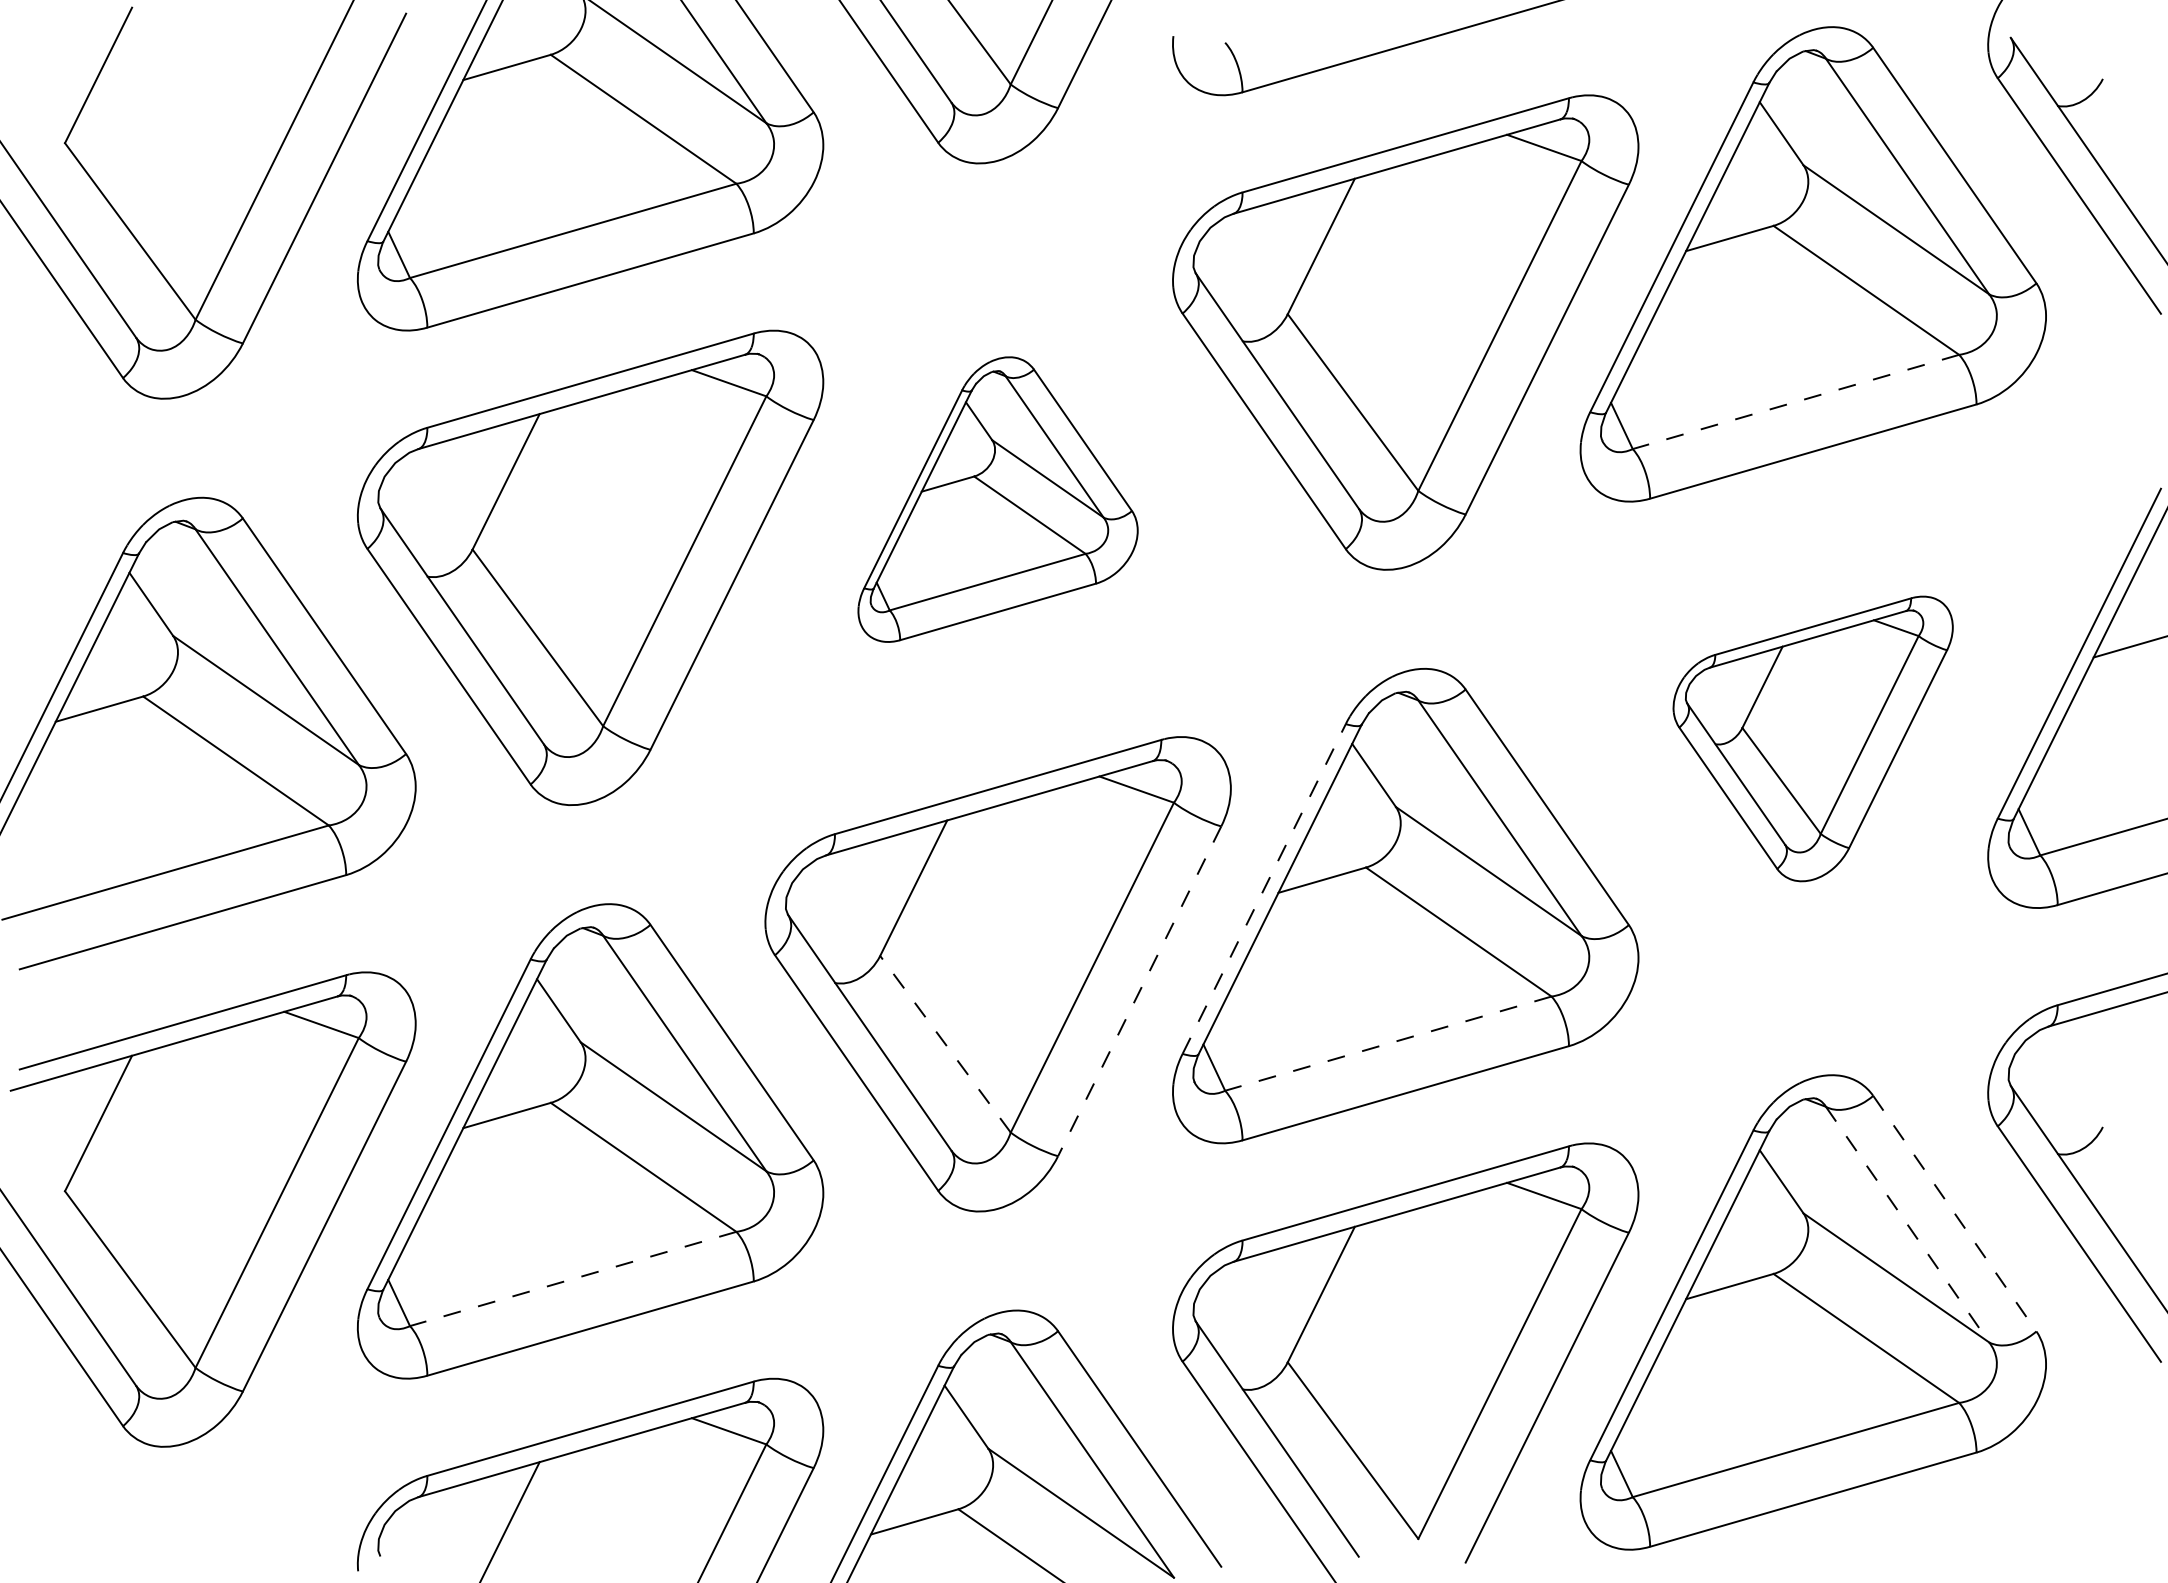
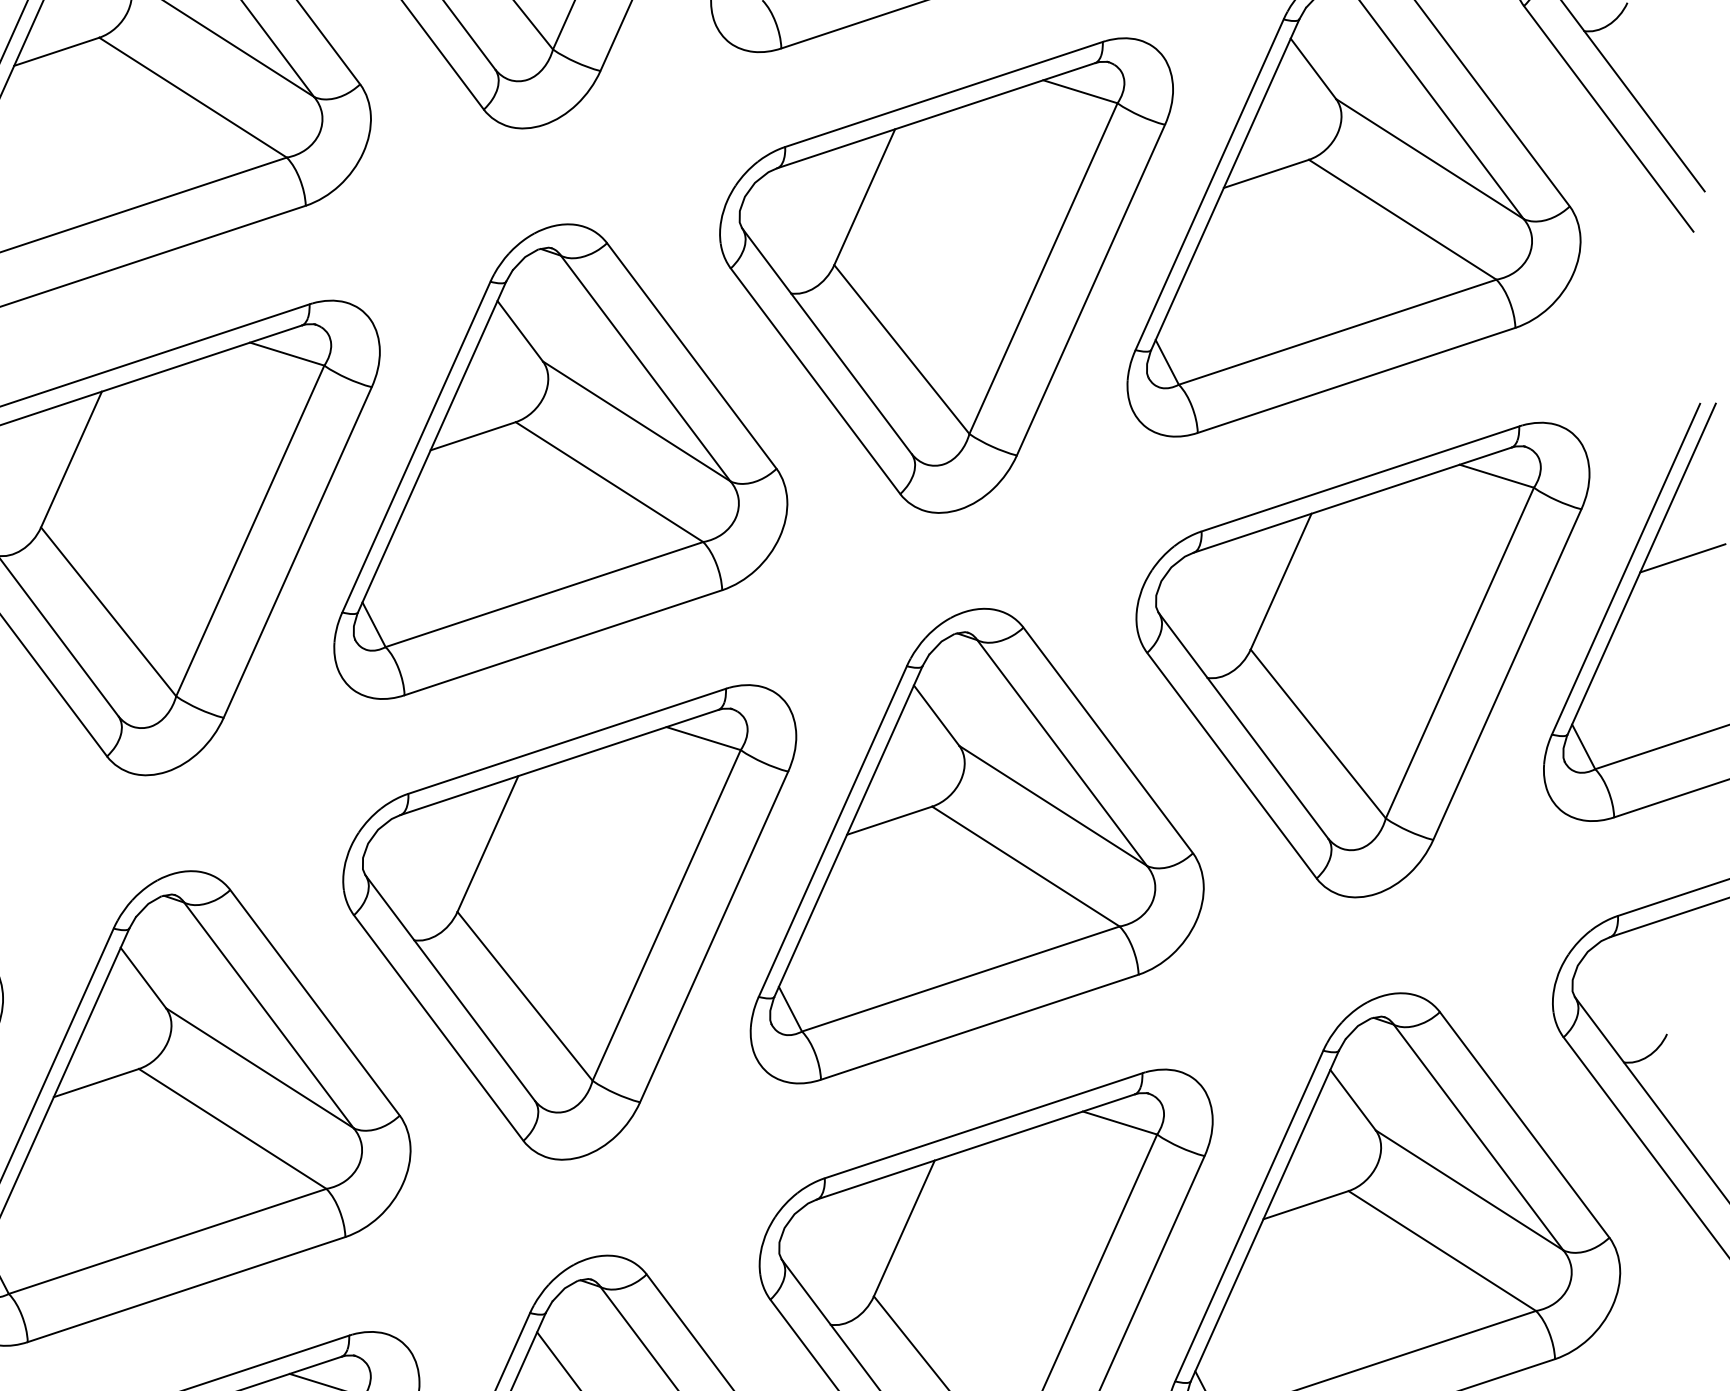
line: (1795, 401) -> (1337, 331), dashed -> solid
part: (997, 499) -> (555, 458), size x1.67
part: (1812, 738) -> (1366, 662), size x1.67
line: (1264, 889) -> (833, 832), dashed -> solid
line: (1139, 991) -> (713, 937), dashed -> solid
line: (1388, 1043) -> (960, 978), dashed -> solid
line: (945, 1044) -> (525, 996), dashed -> solid
line: (1955, 1214) -> (1525, 1125), dashed -> solid
line: (1907, 1225) -> (1478, 1138), dashed -> solid
line: (573, 1278) -> (167, 1240), dashed -> solid

